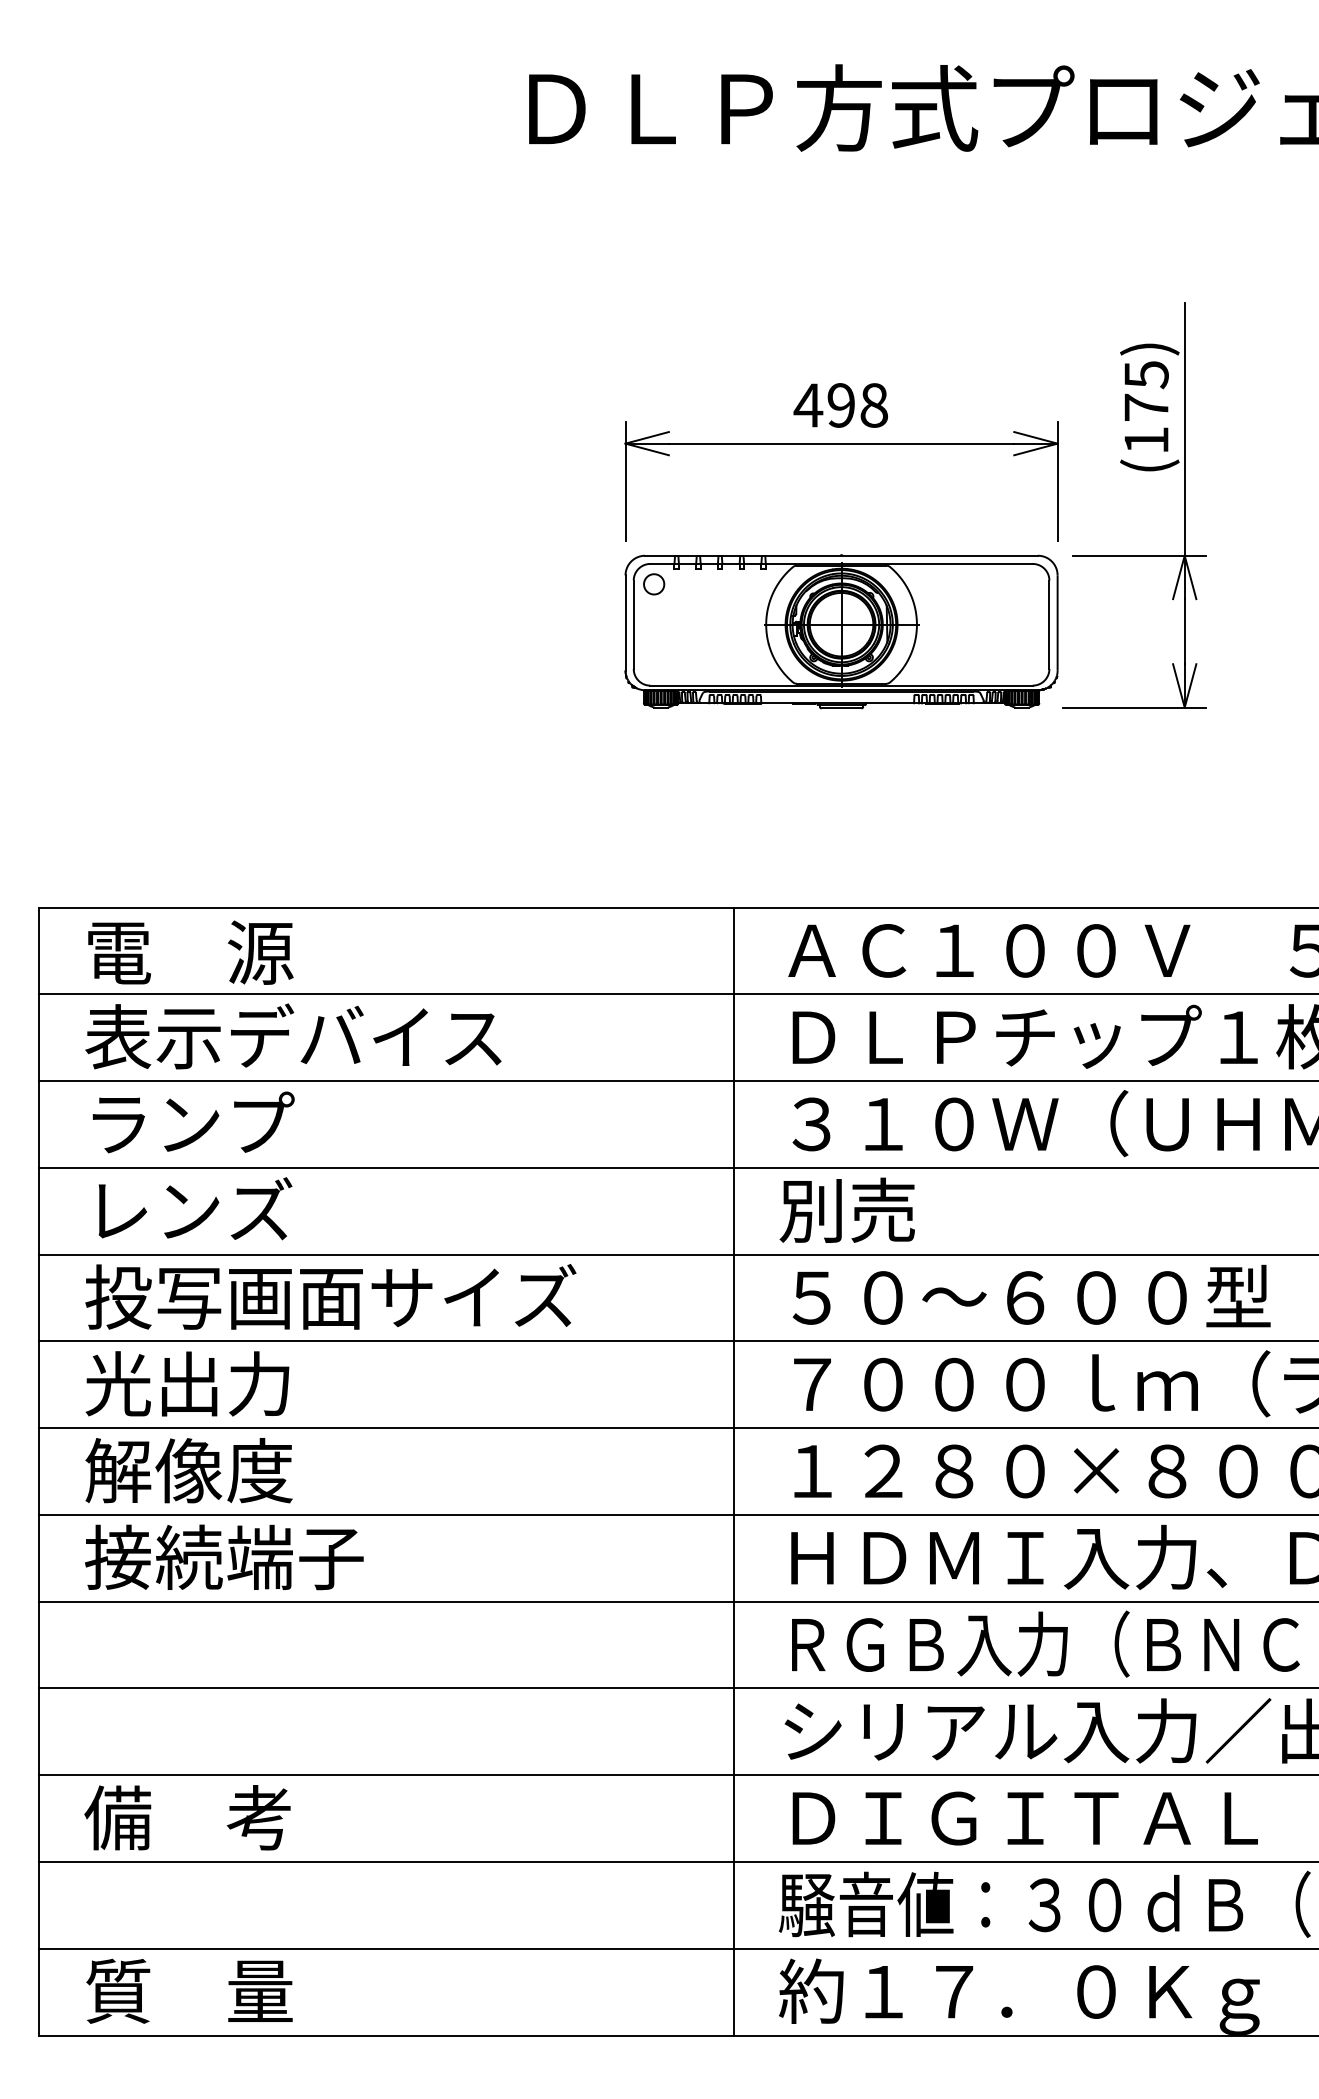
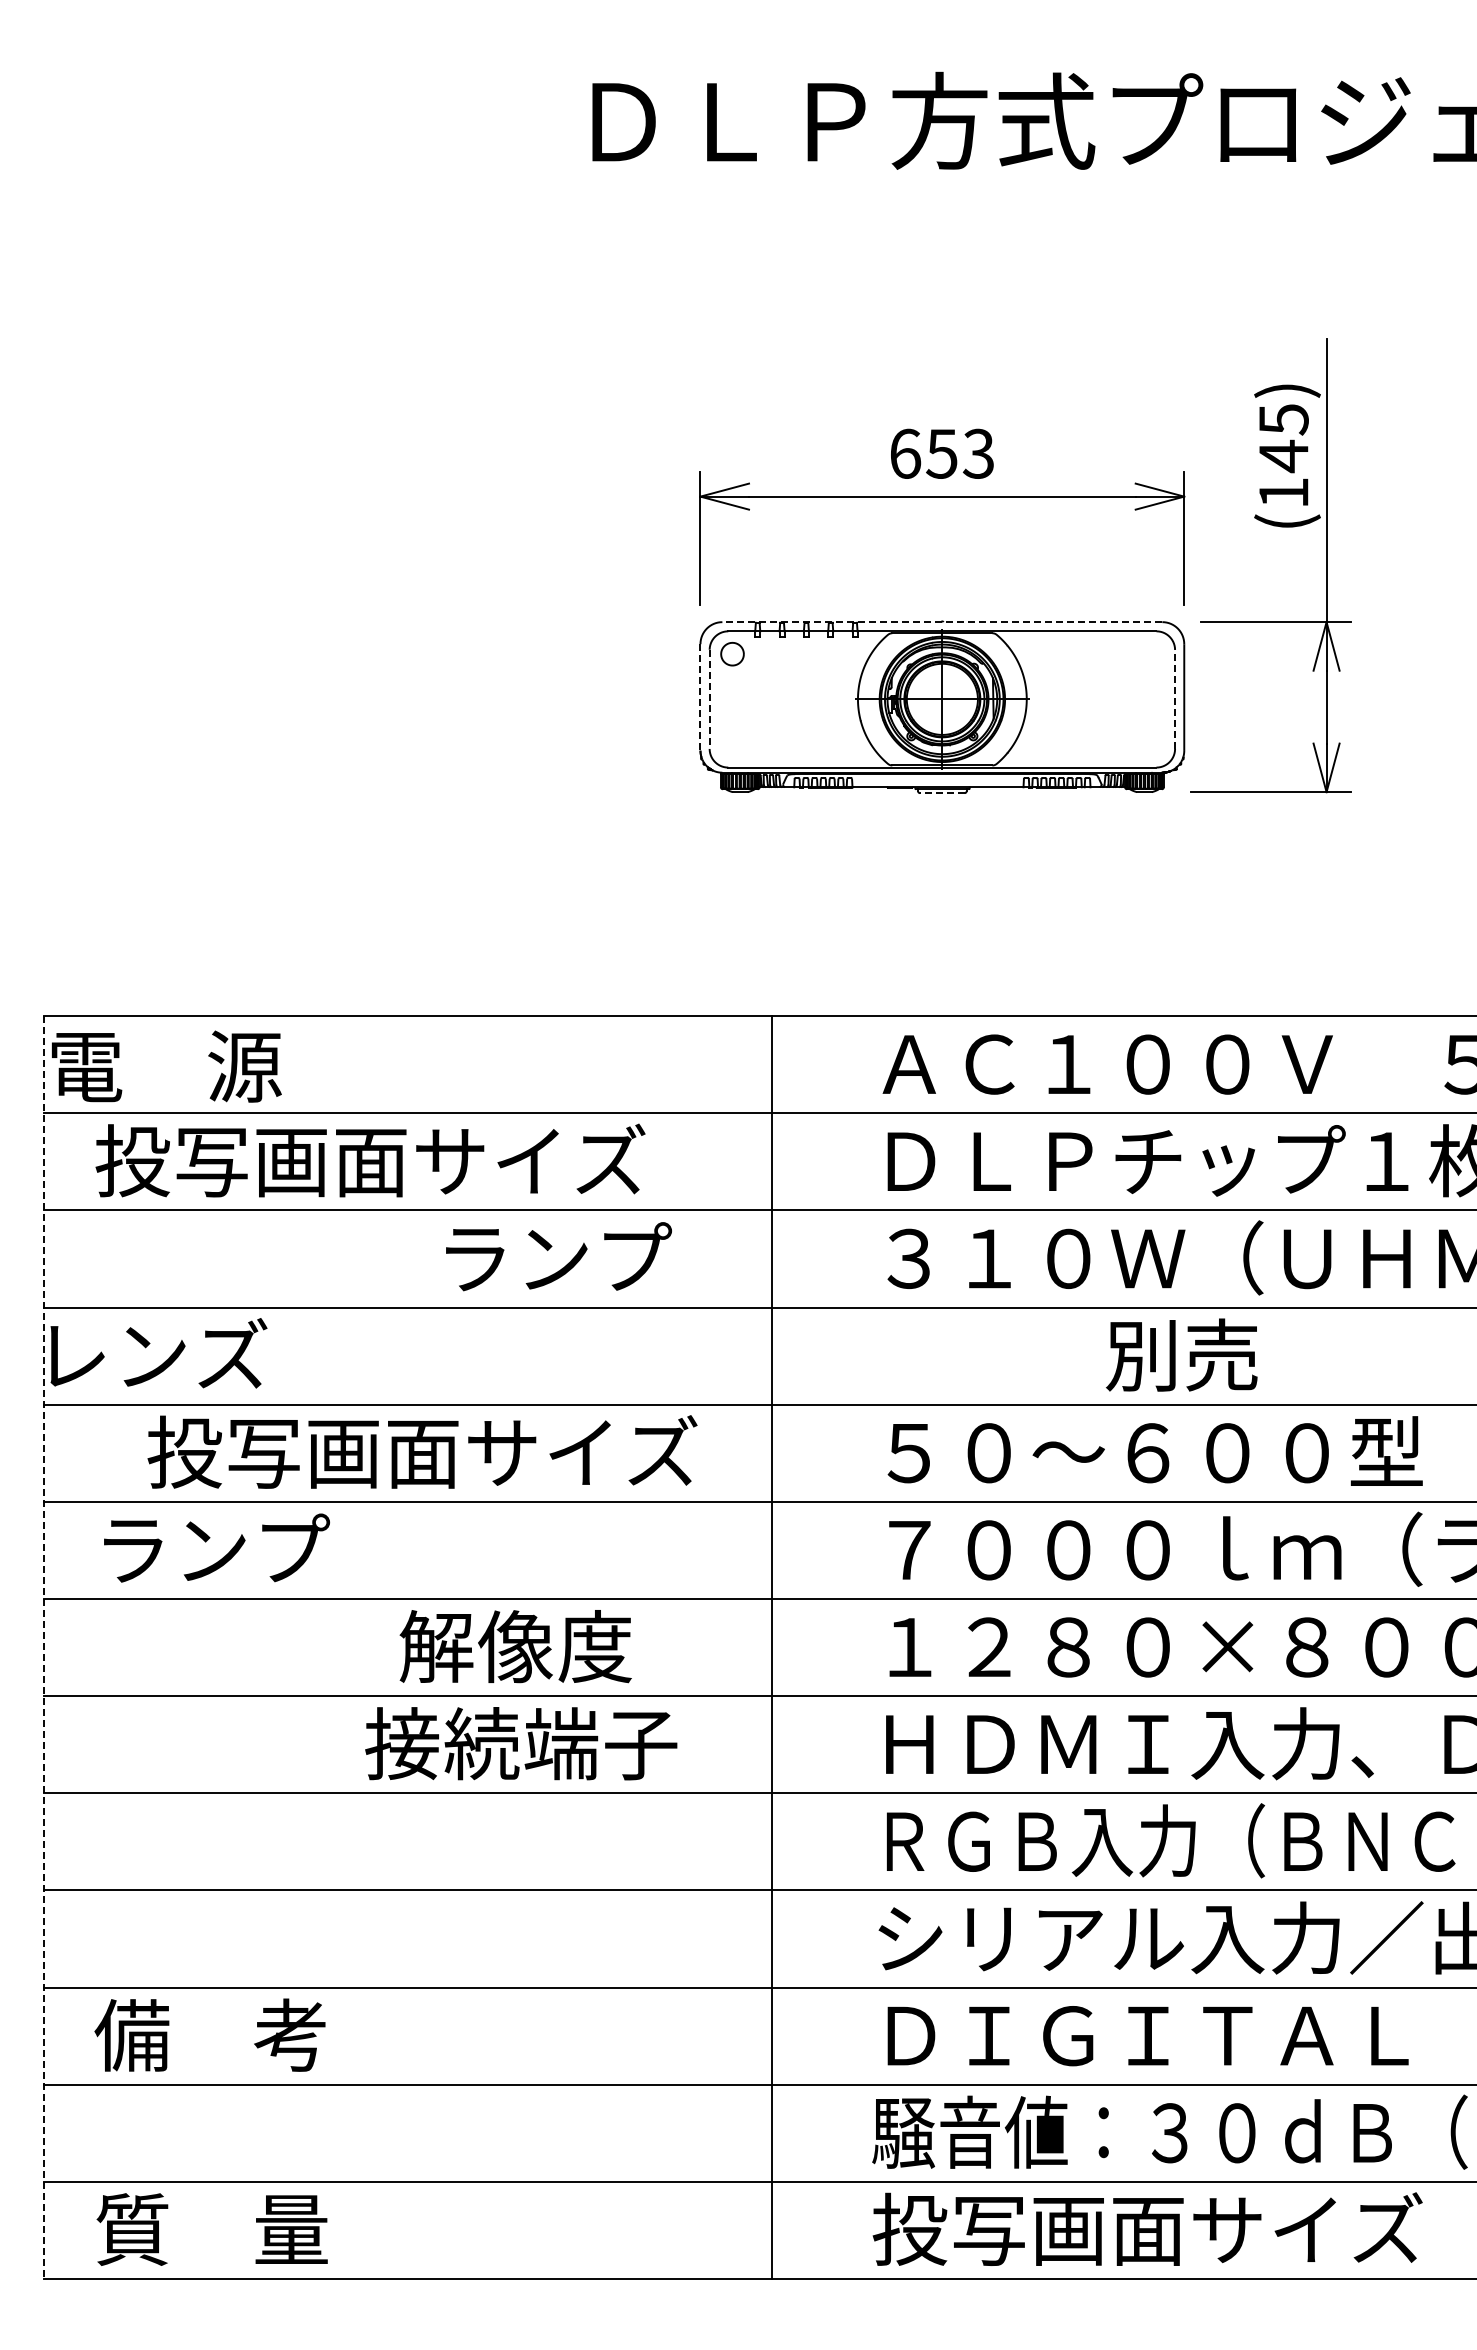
text: (840, 405) -> (941, 453), 498 -> 653
text: (1146, 407) -> (1283, 456), (175) -> (145)
line: (841, 556) -> (942, 622), solid -> dashed
line: (625, 623) -> (700, 697), solid -> dashed
line: (1049, 623) -> (1175, 698), solid -> dashed
line: (633, 624) -> (709, 699), solid -> dashed
line: (840, 708) -> (941, 793), solid -> dashed
text: (190, 952) -> (166, 1066), moved
text: (330, 1036) -> (370, 1160), 表示デバイス -> 投写画面サイズ
text: (193, 1122) -> (558, 1256), moved
text: (195, 1208) -> (158, 1353), moved
text: (847, 1209) -> (1181, 1354), moved
text: (330, 1296) -> (422, 1451), moved
text: (190, 1383) -> (213, 1548), 光出力 -> ランプ
text: (188, 1470) -> (515, 1646), moved
line: (733, 1471) -> (772, 1647), moved
line: (39, 1472) -> (44, 1648), solid -> dashed
text: (224, 1557) -> (521, 1743), moved
text: (1024, 1995) -> (1147, 2234), 約１７．０Ｋｇ -> 投写画面サイズ

